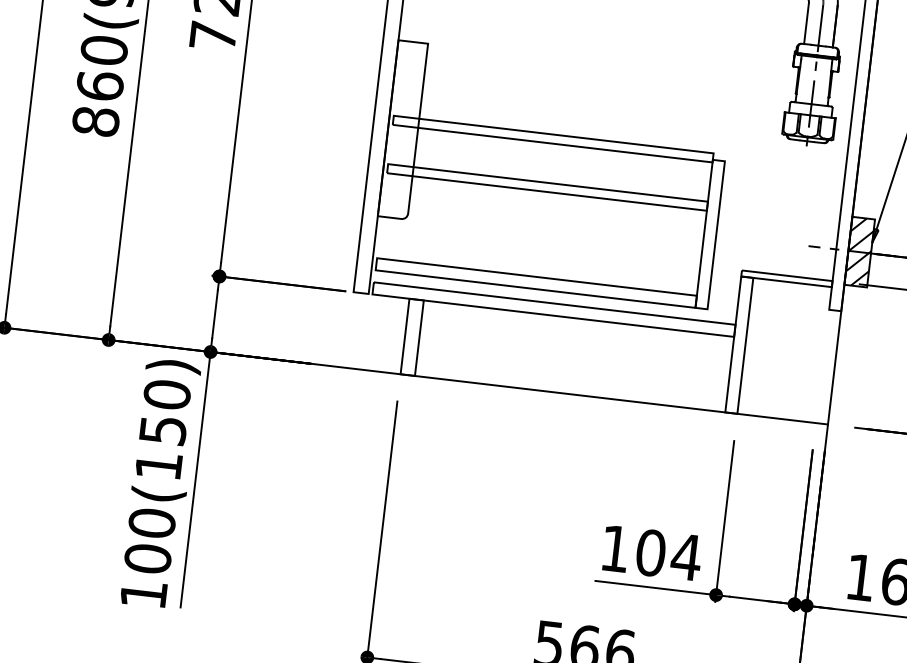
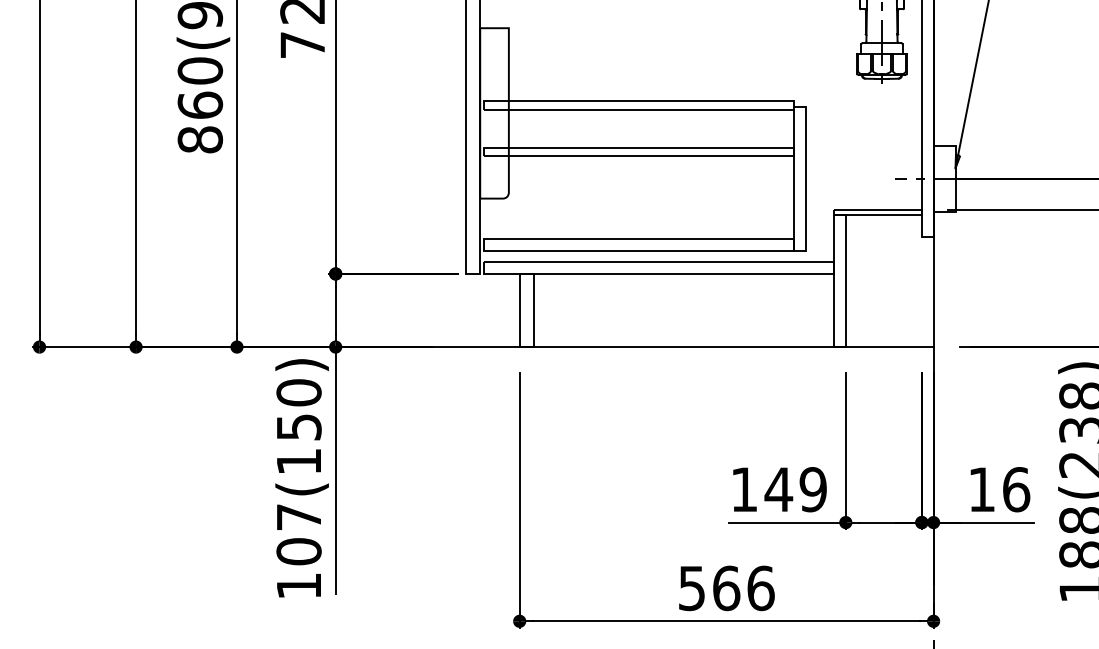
hatch: (859, 251) -> (944, 178), removed
text: (151, 522) -> (298, 516), 100(150) -> 107(150)
text: (668, 554) -> (795, 489), 104 -> 149

